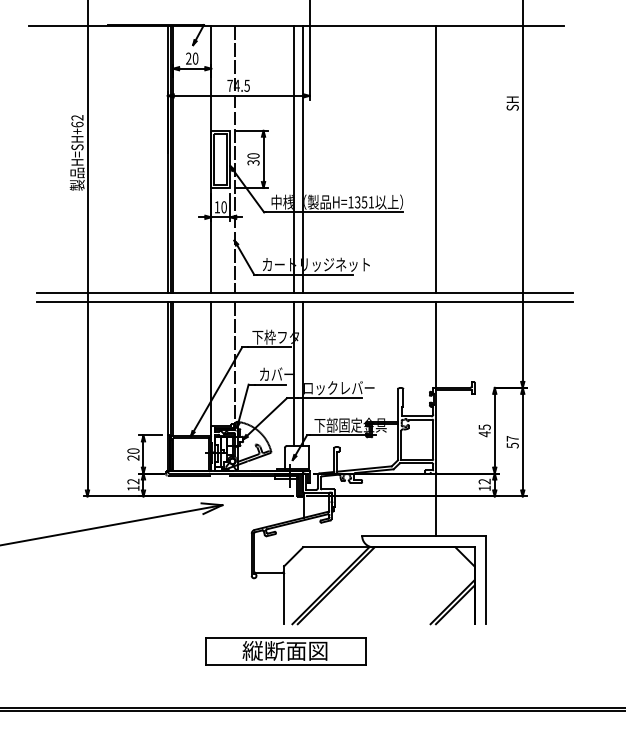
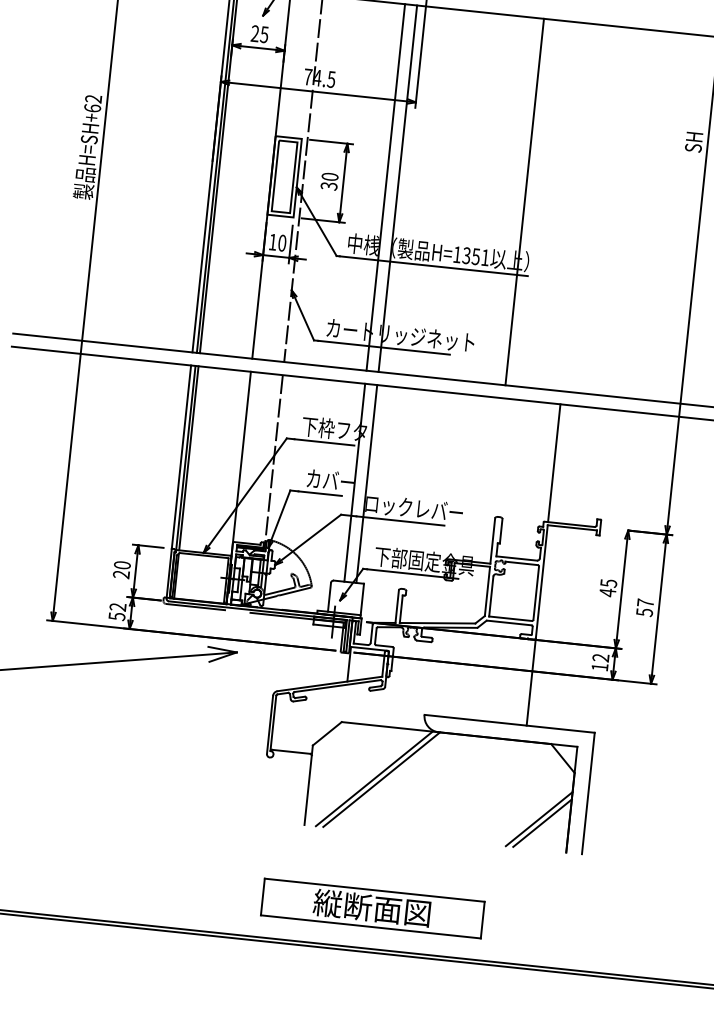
text: (195, 58) -> (264, 34), 20 -> 25
line: (436, 159) -> (524, 202), moved
text: (133, 488) -> (117, 616), 12 -> 52
part: (285, 651) -> (372, 908), moved

